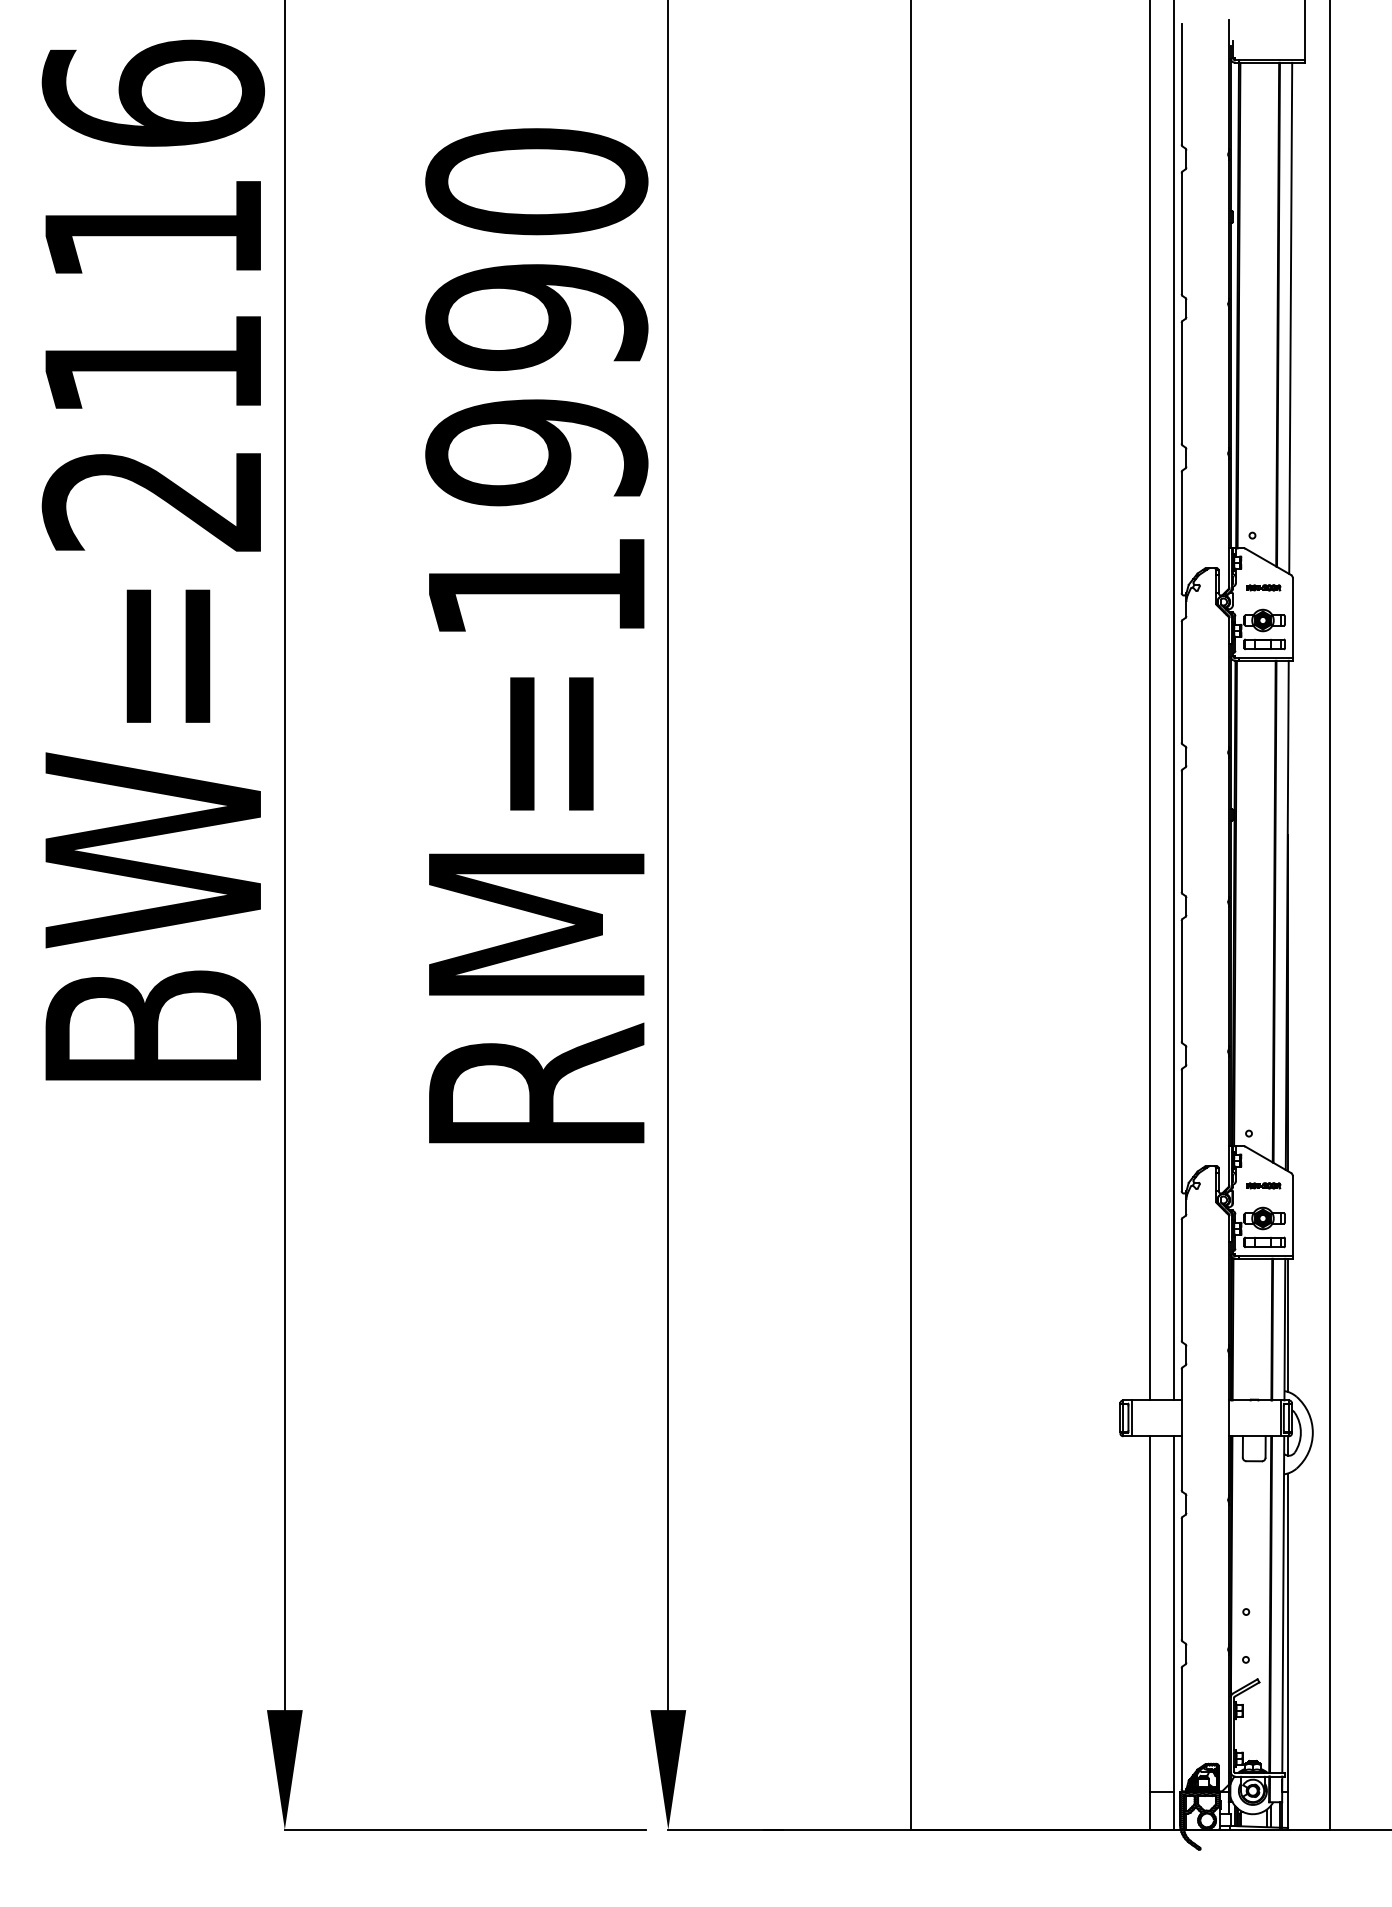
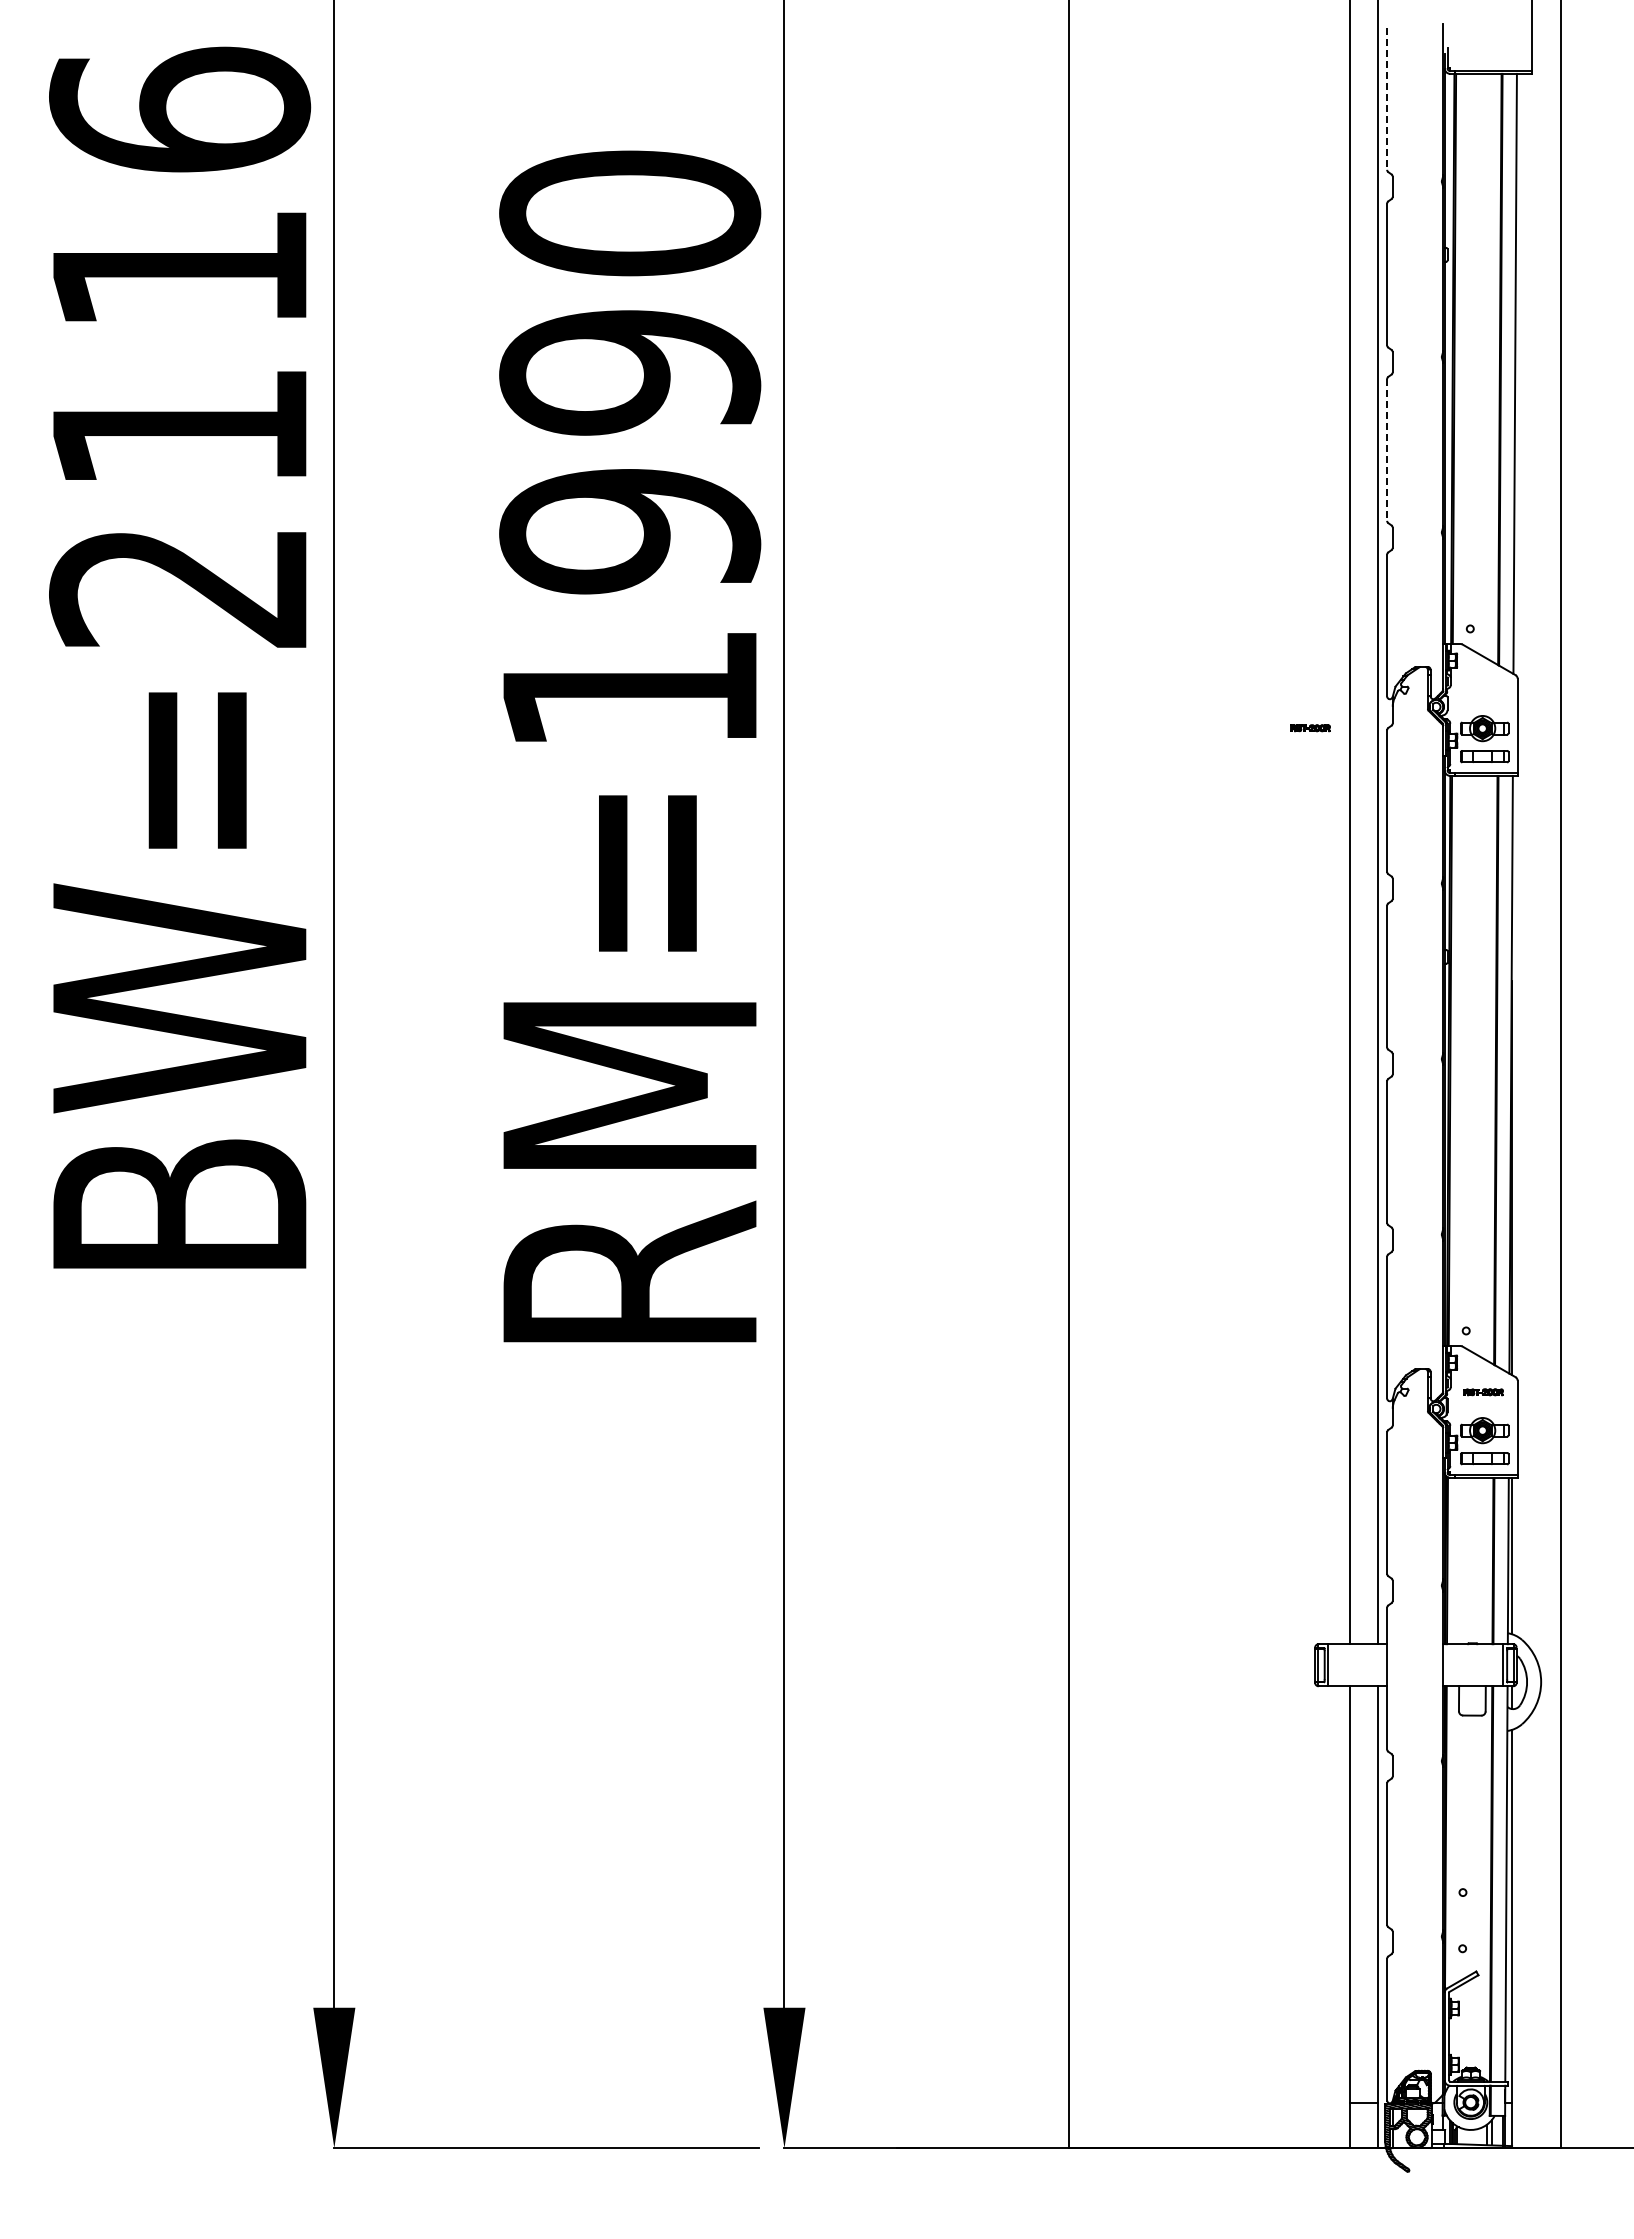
line: (1181, 84) -> (1387, 99), solid -> dashed
line: (1181, 383) -> (1387, 450), solid -> dashed
part: (1263, 588) -> (1310, 728), moved

